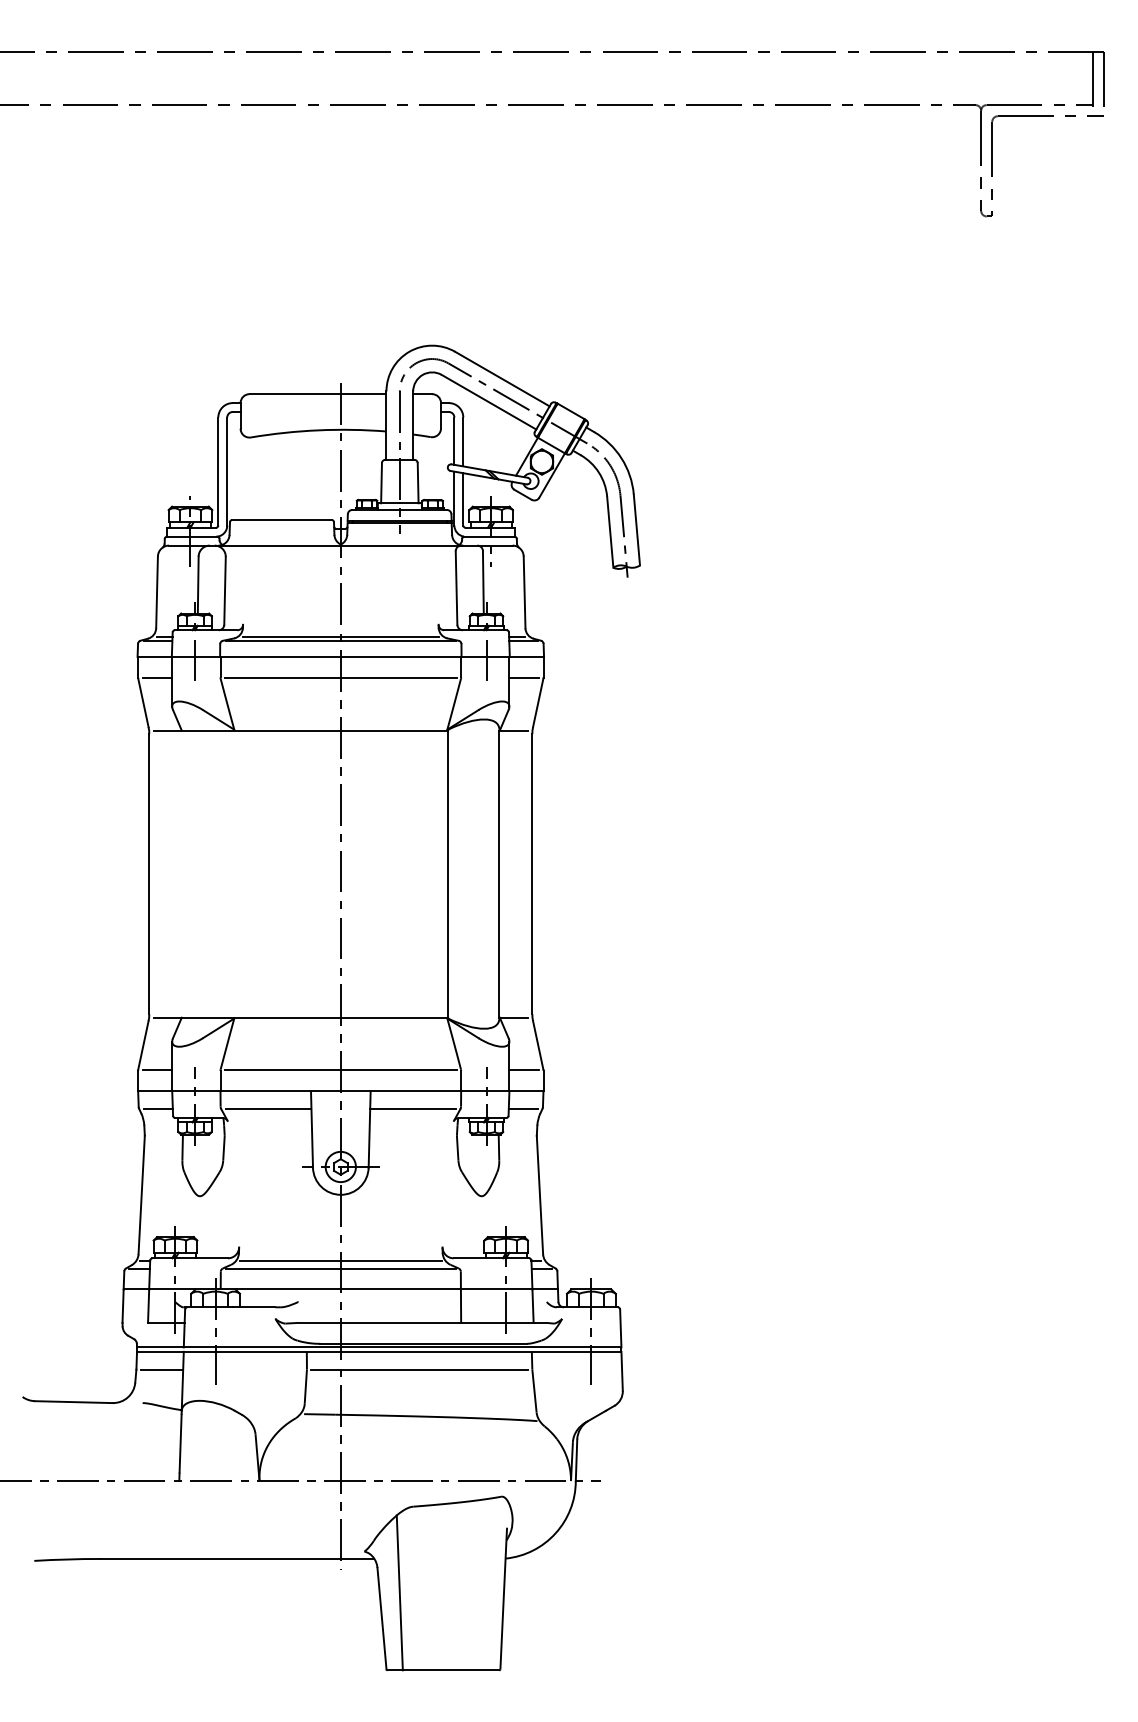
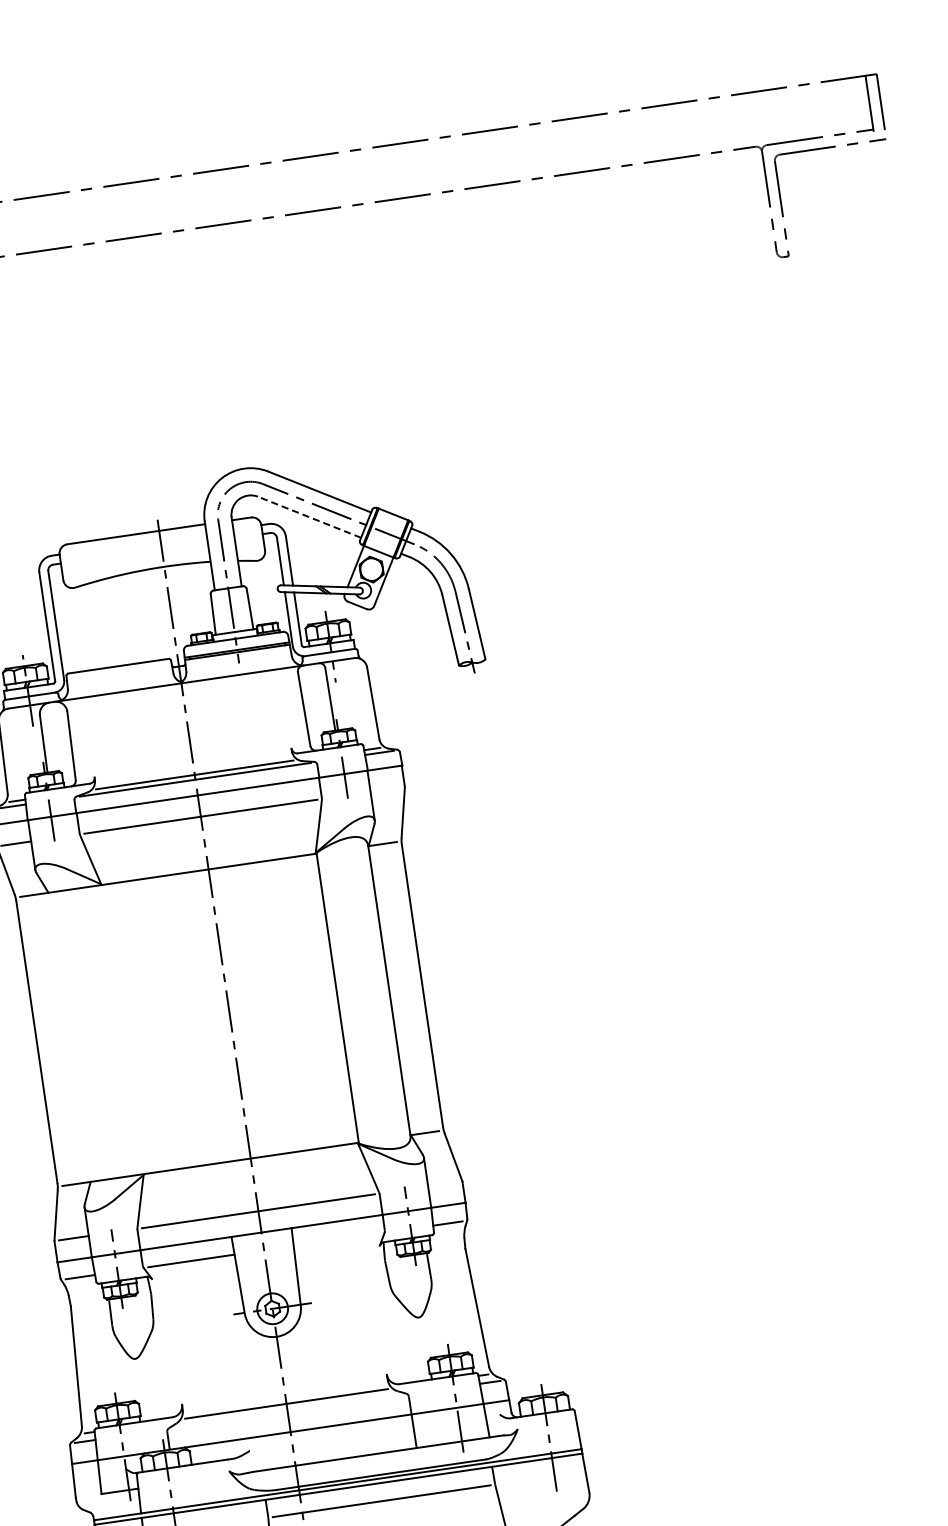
line: (489, 402) -> (310, 517), solid -> dashed
line: (524, 678) -> (385, 790), removed
line: (524, 1070) -> (443, 1184), removed
line: (413, 1108) -> (337, 1239), removed
line: (340, 1269) -> (287, 1412), removed

